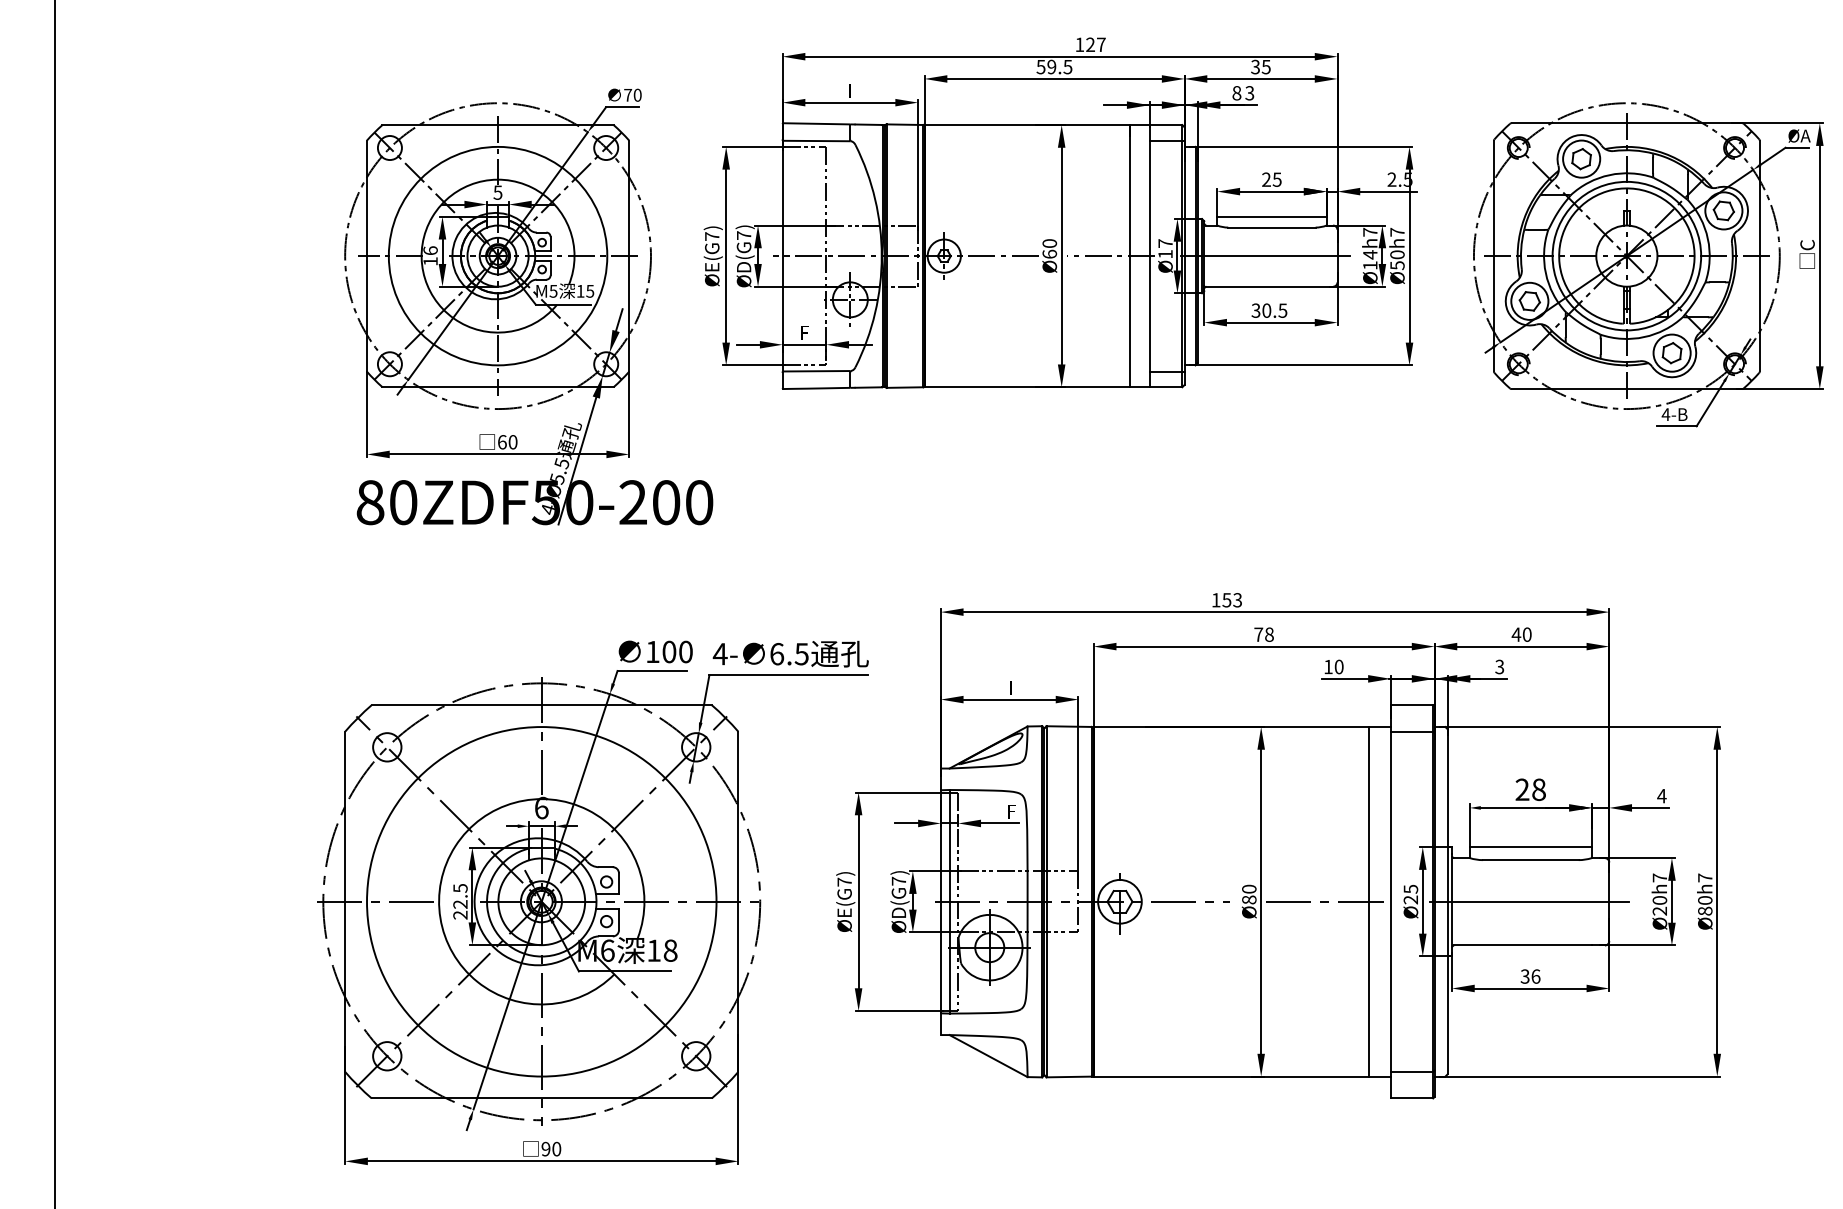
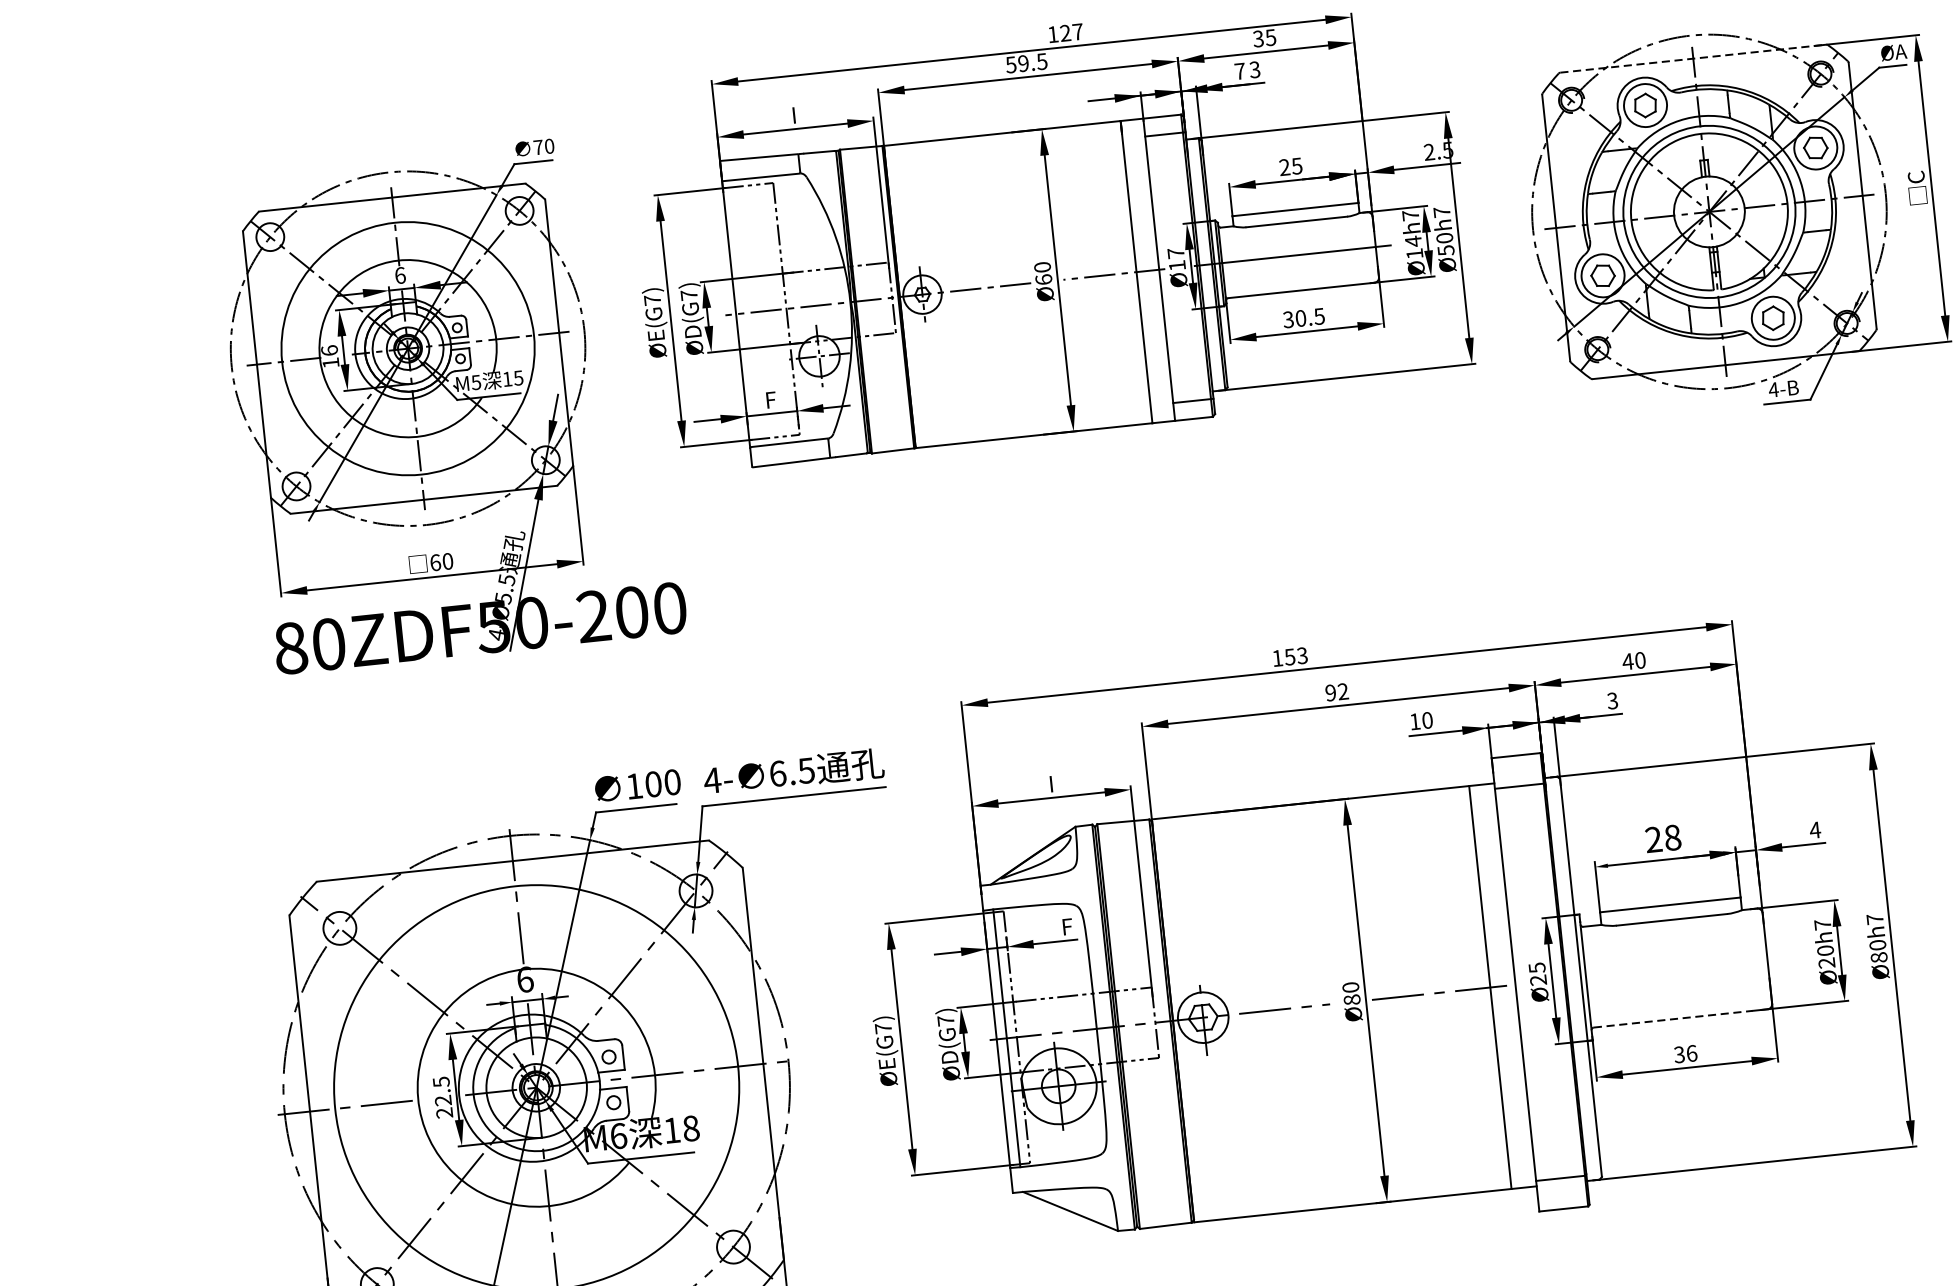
text: (1236, 93) -> (1239, 71), 8 -> 7
line: (1627, 123) -> (1694, 58), solid -> dashed
text: (497, 192) -> (399, 275), 5 -> 6
text: (1263, 634) -> (1336, 692), 78 -> 92
line: (1529, 901) -> (1675, 967), removed
line: (1523, 945) -> (1673, 1019), solid -> dashed

